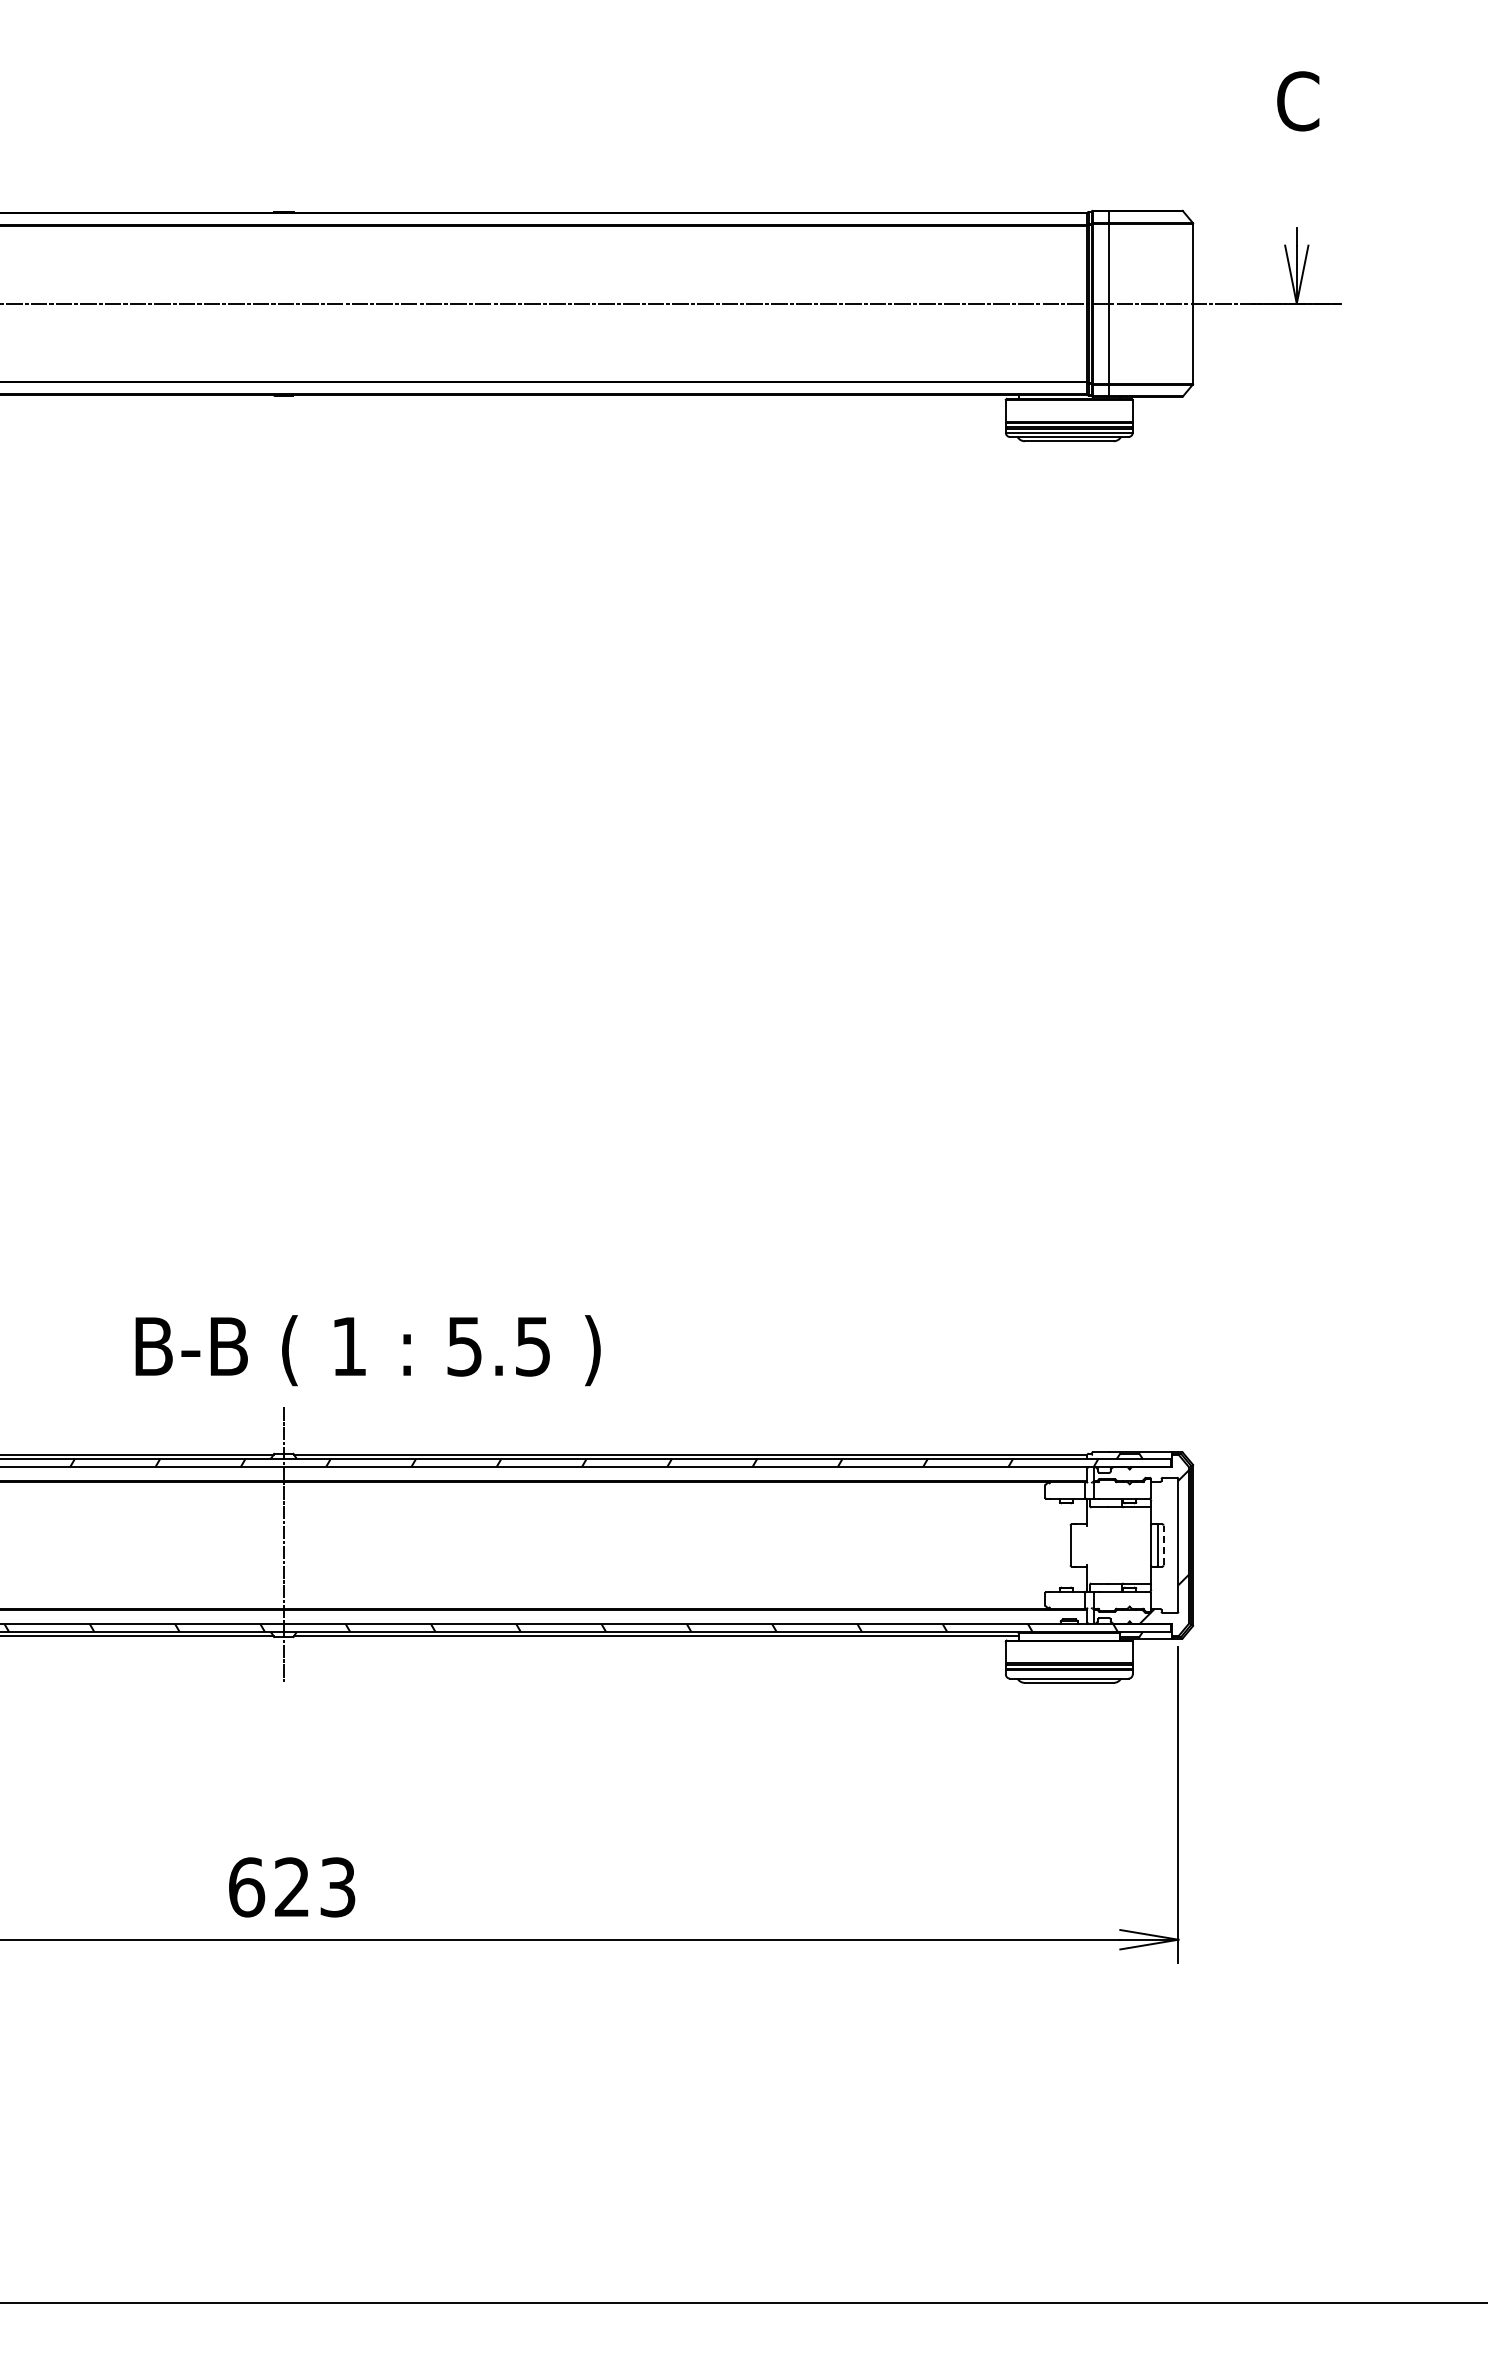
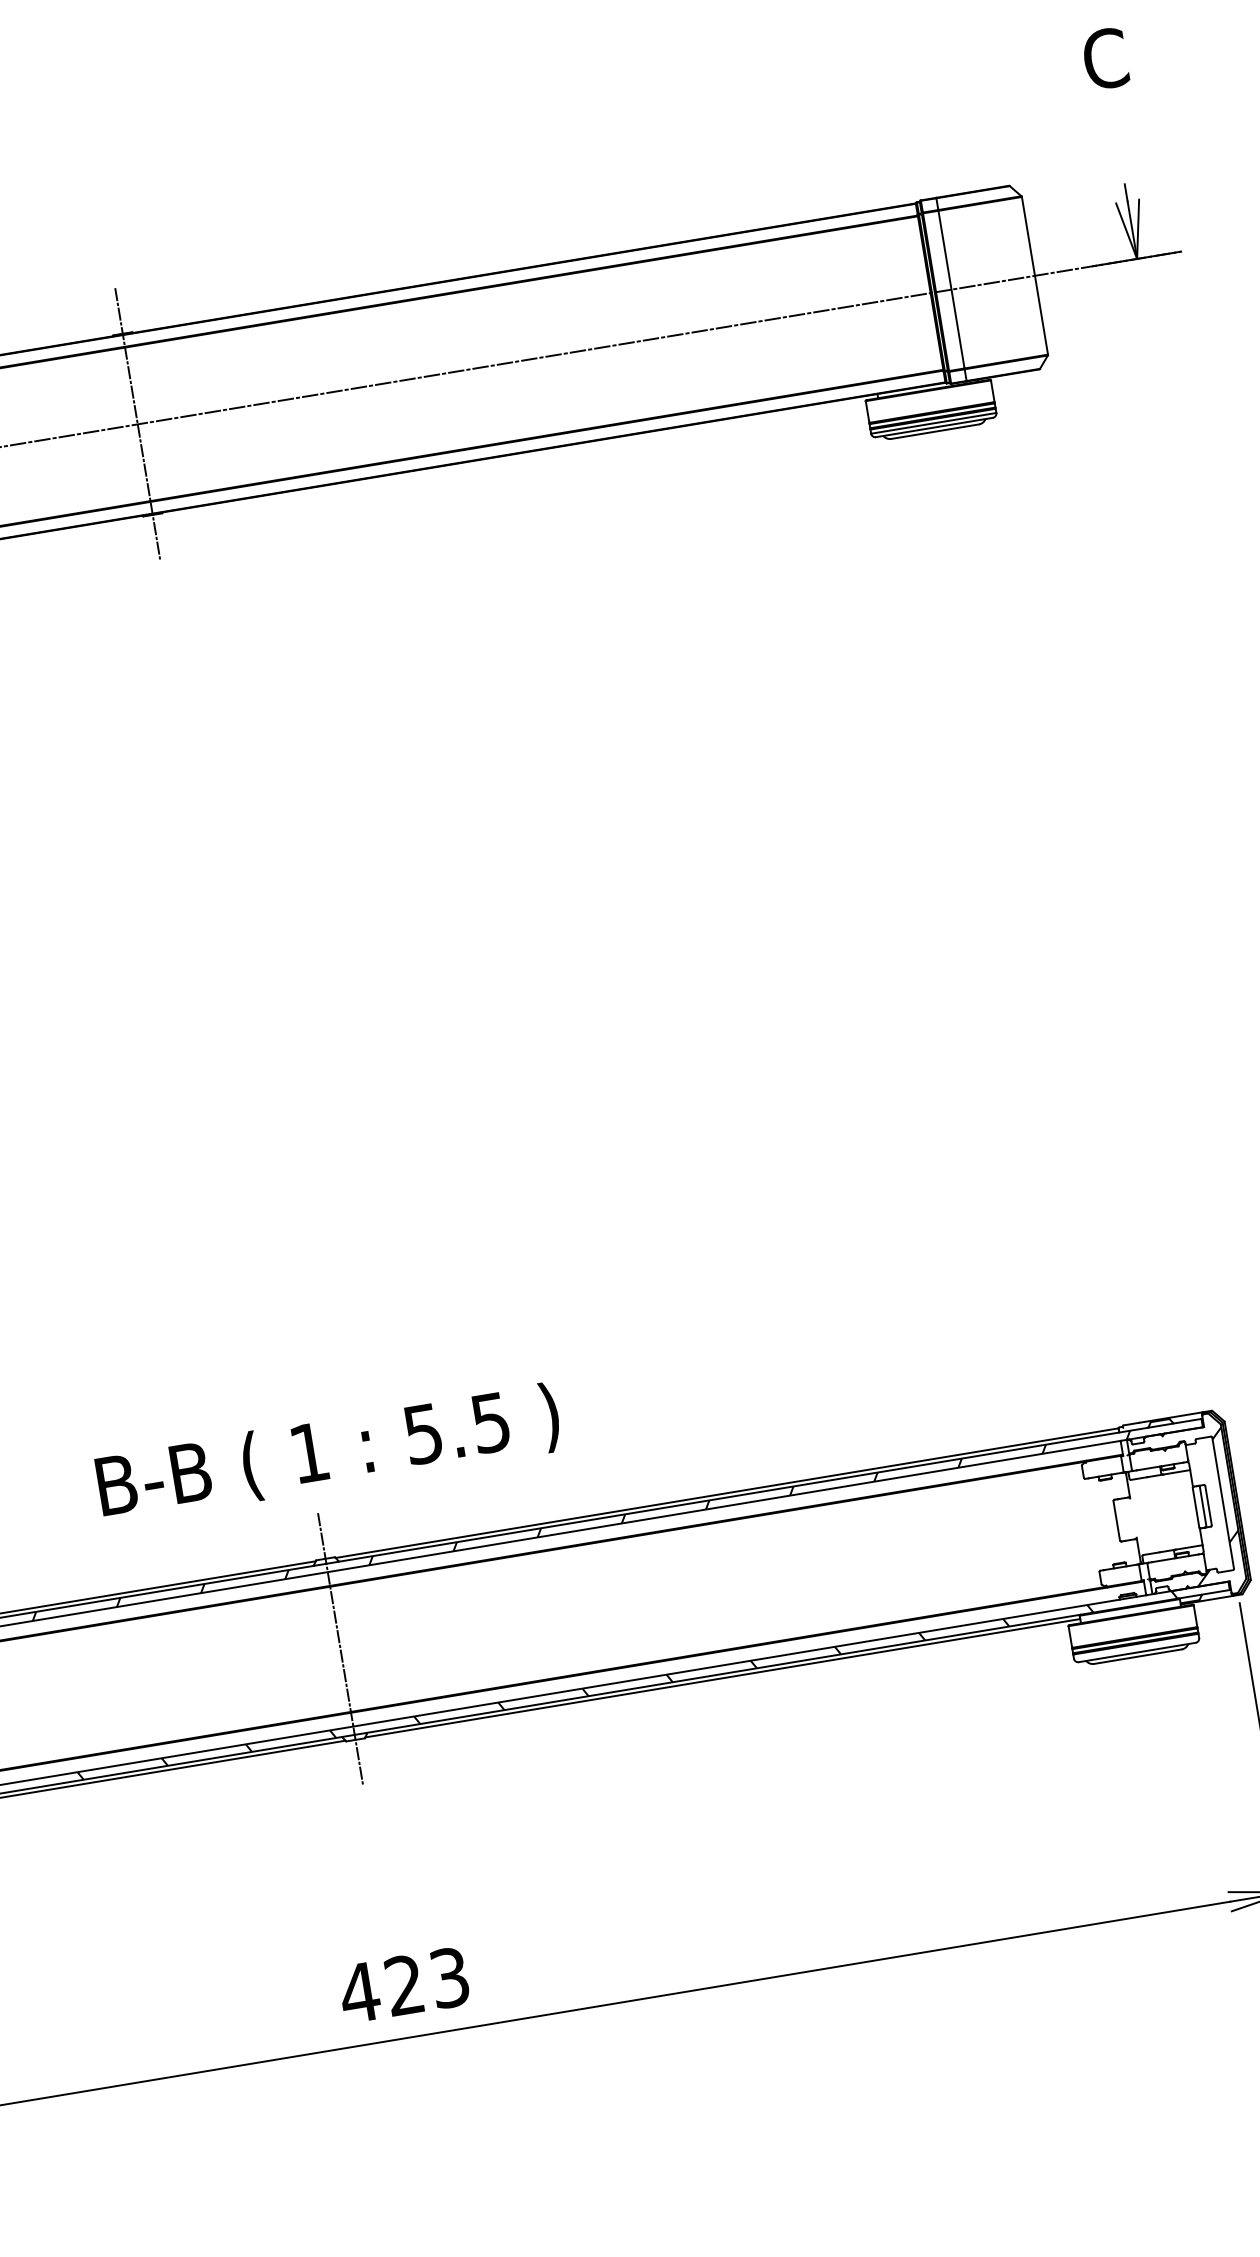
line: (283, 303) -> (137, 424), added
text: (367, 1350) -> (328, 1453), moved
line: (1163, 1545) -> (1208, 1505), dashed -> solid
text: (246, 1887) -> (359, 1992), 623 -> 423

